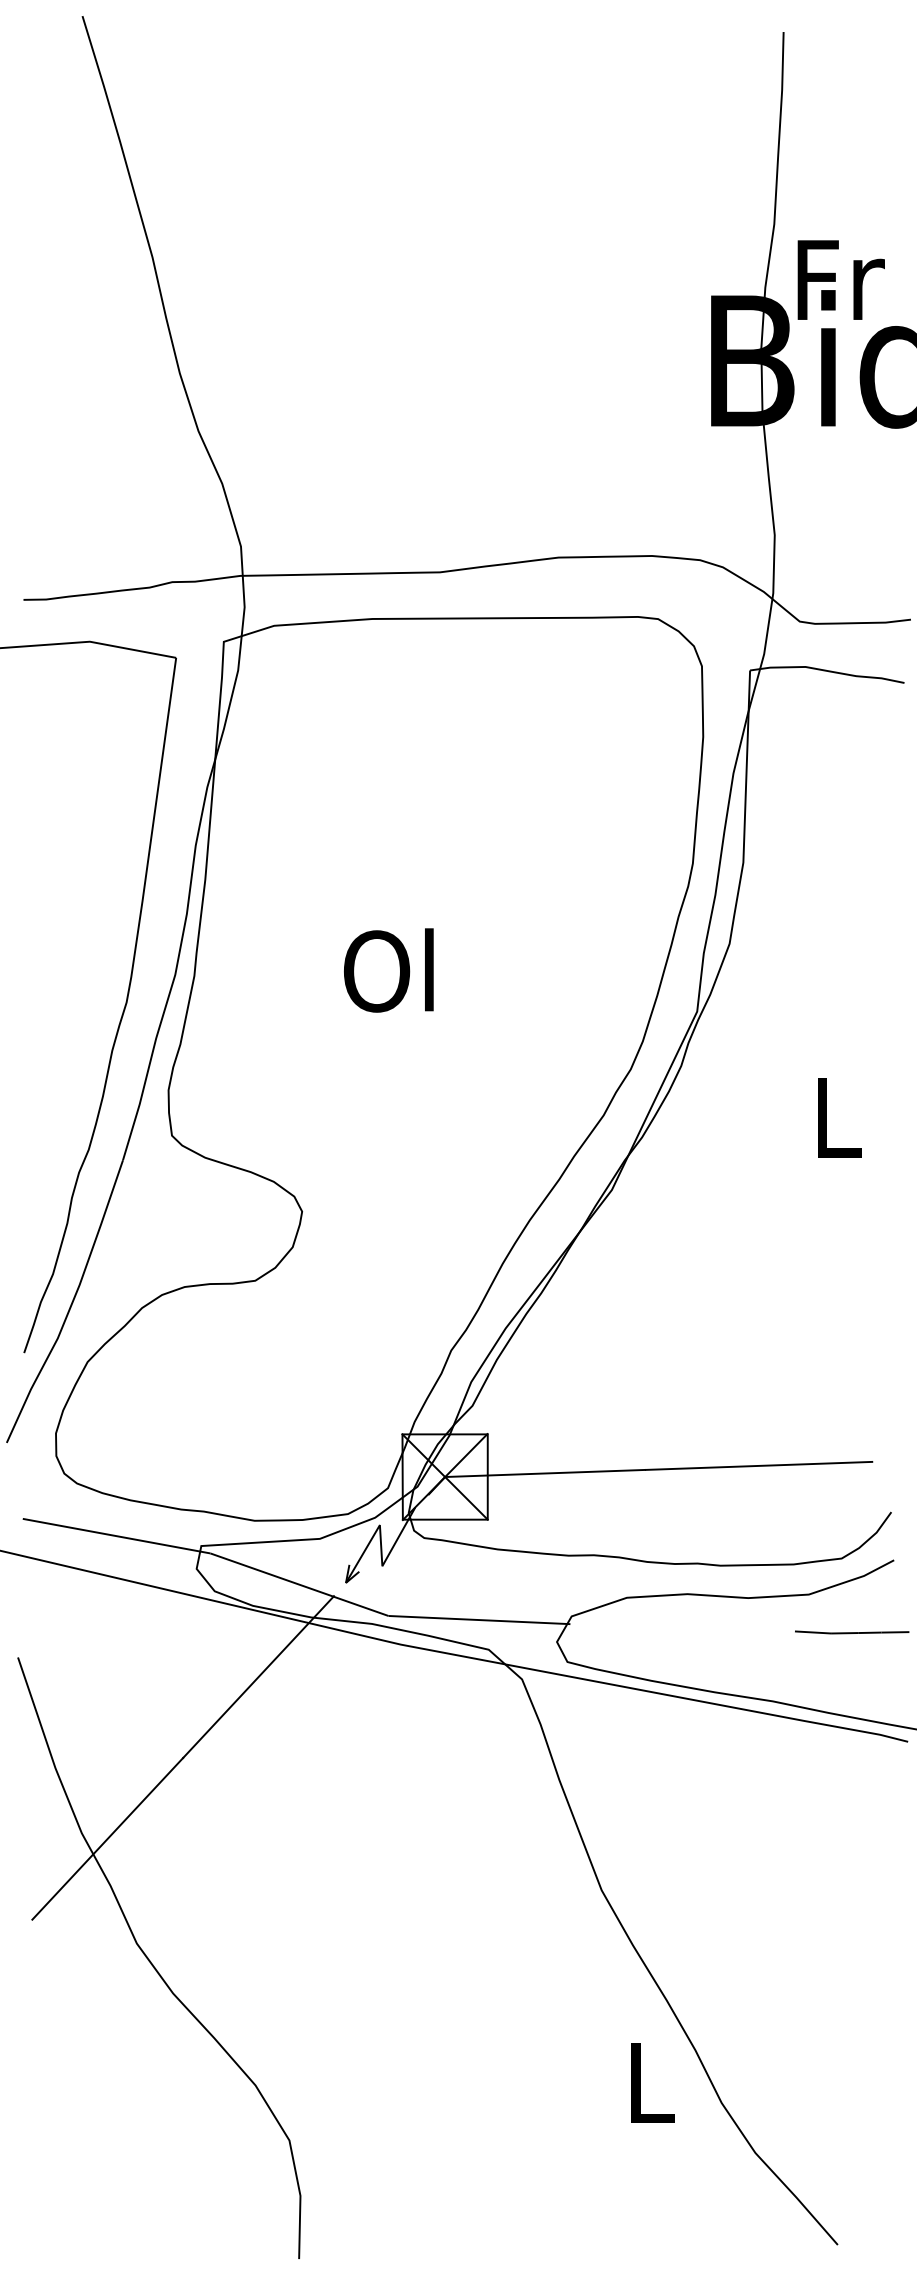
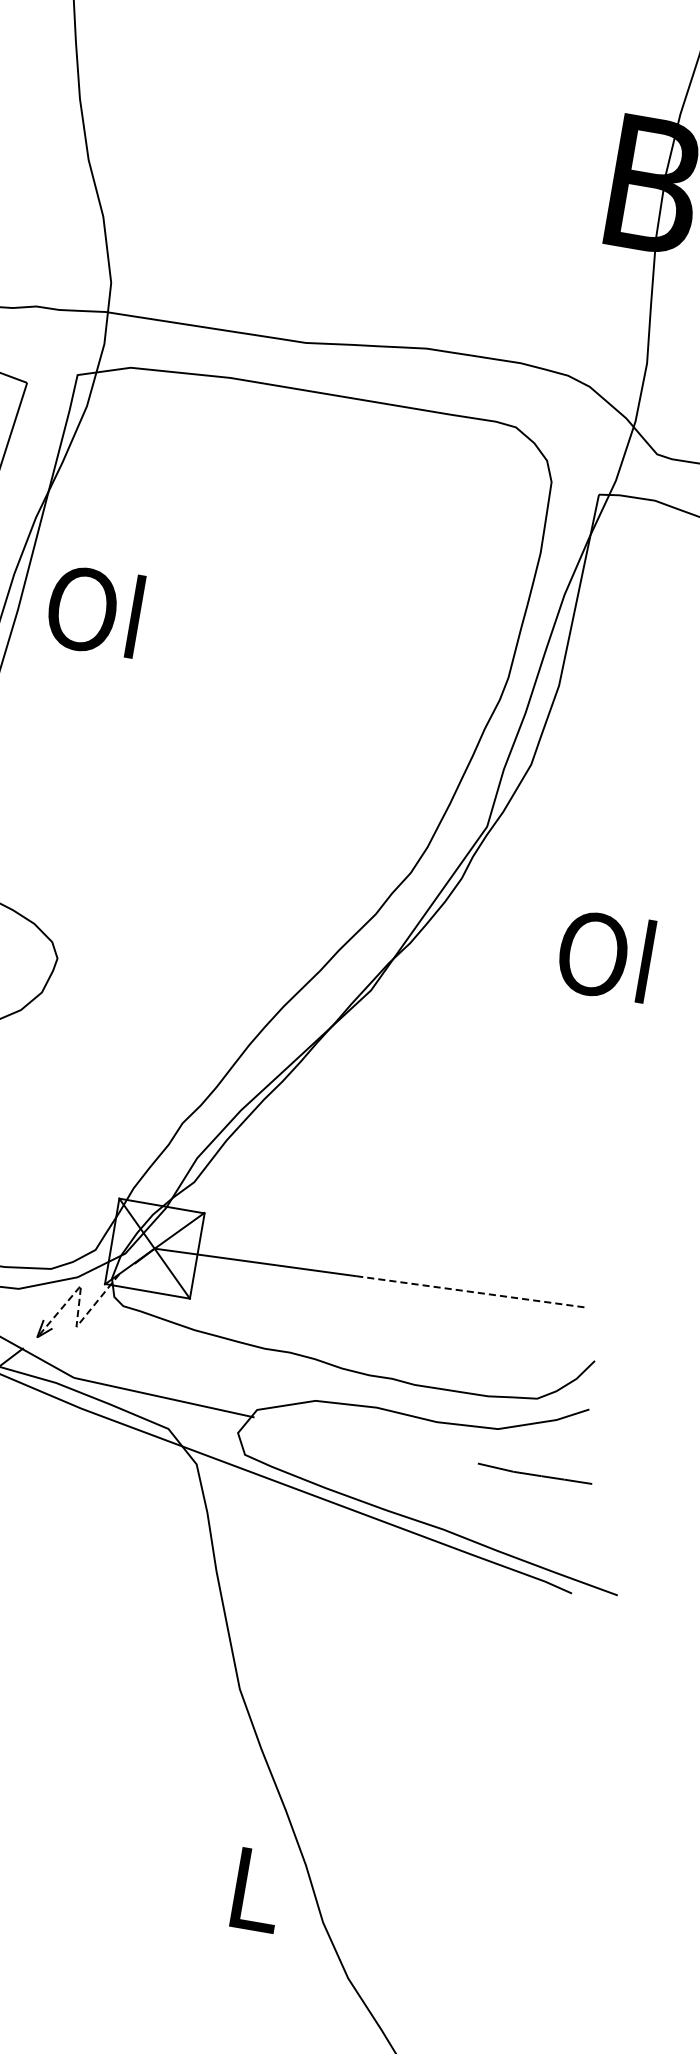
text: (388, 970) -> (94, 610), moved
text: (833, 1116) -> (605, 955), L -> Ol
line: (758, 1465) -> (470, 1291), solid -> dashed
line: (381, 1545) -> (79, 1306), solid -> dashed

